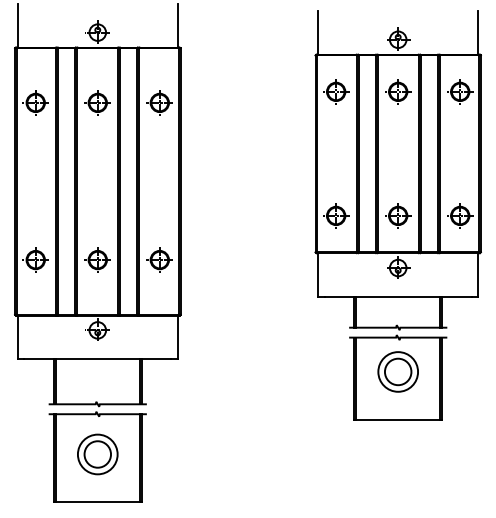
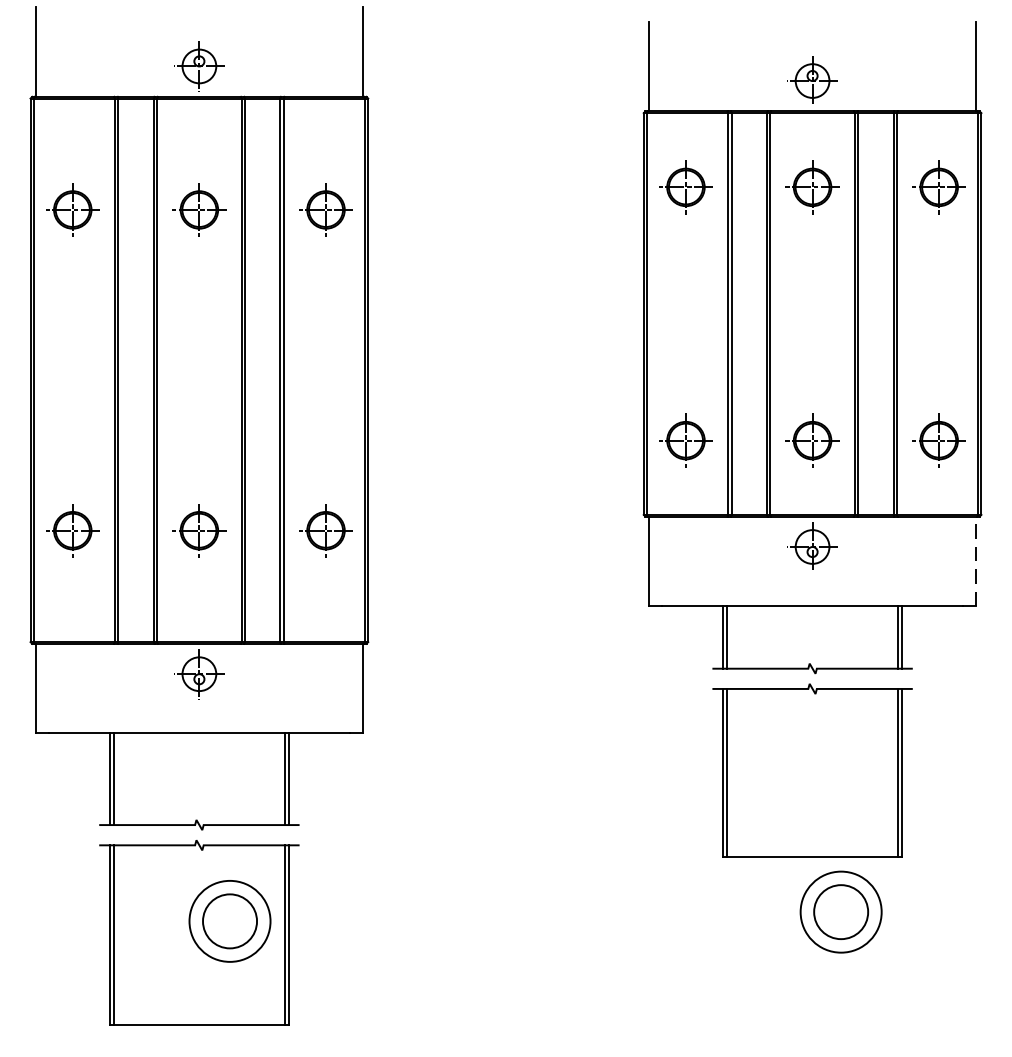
line: (478, 275) -> (976, 562), solid -> dashed
part: (397, 371) -> (839, 911), moved
part: (97, 454) -> (229, 921), moved

